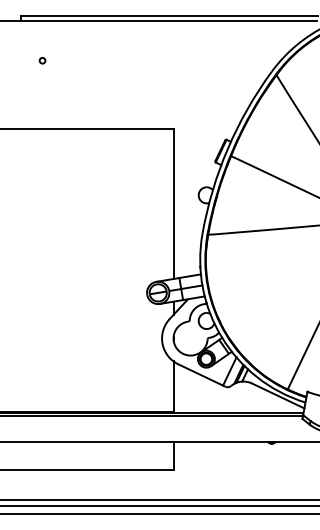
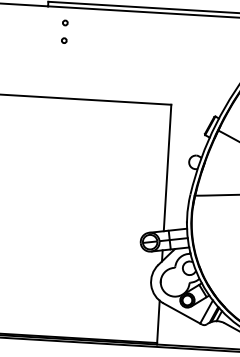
circle: (42, 39) -> (65, 22), added

